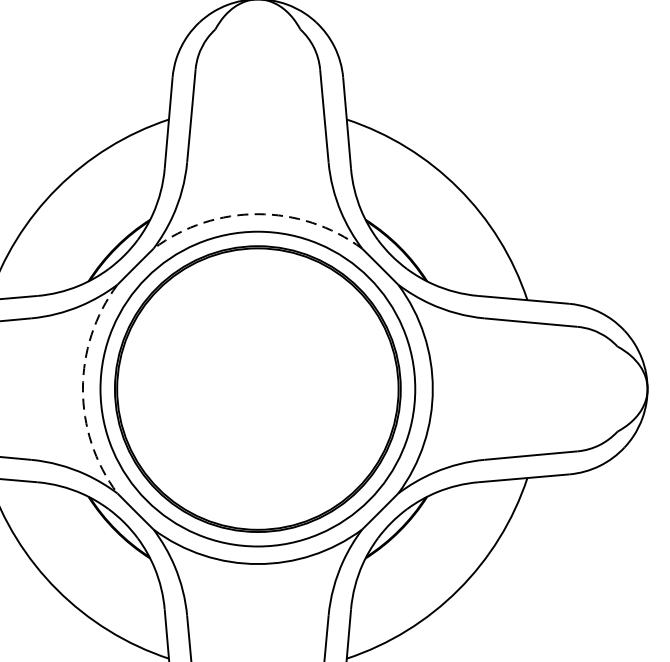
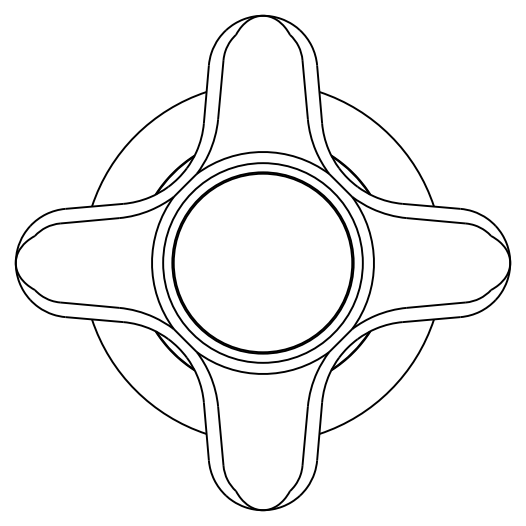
arc: (257, 214) -> (262, 152), dashed -> solid
arc: (83, 389) -> (152, 263), dashed -> solid

